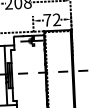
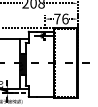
text: (56, 19) -> (65, 18), 72 -> 76

